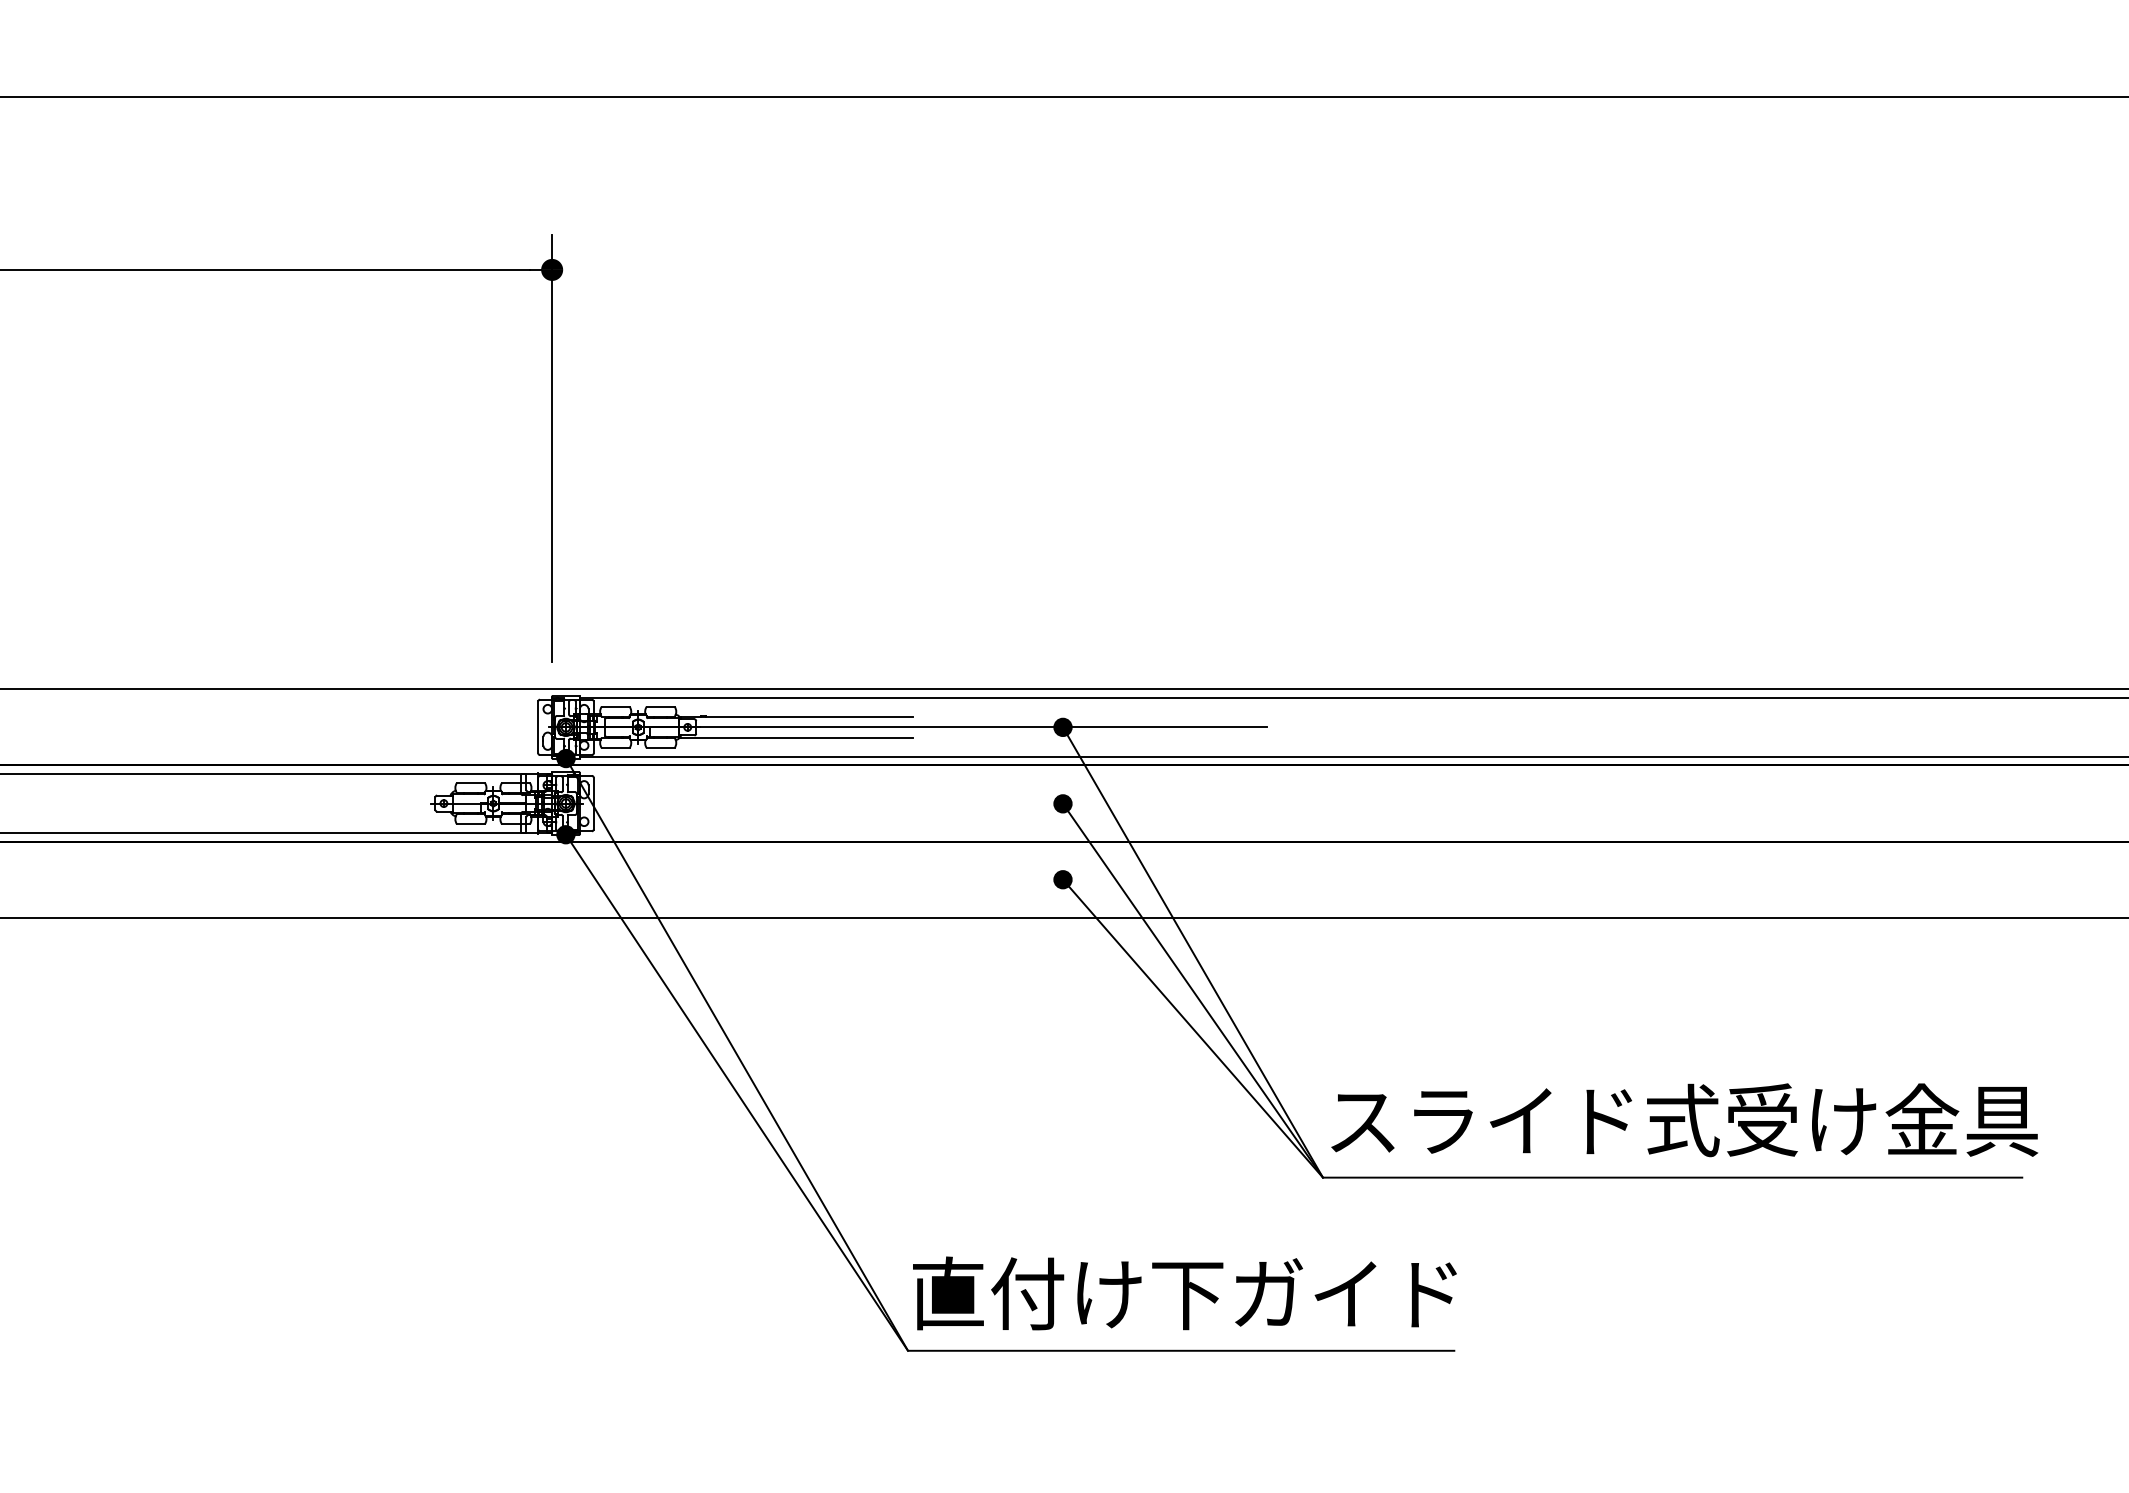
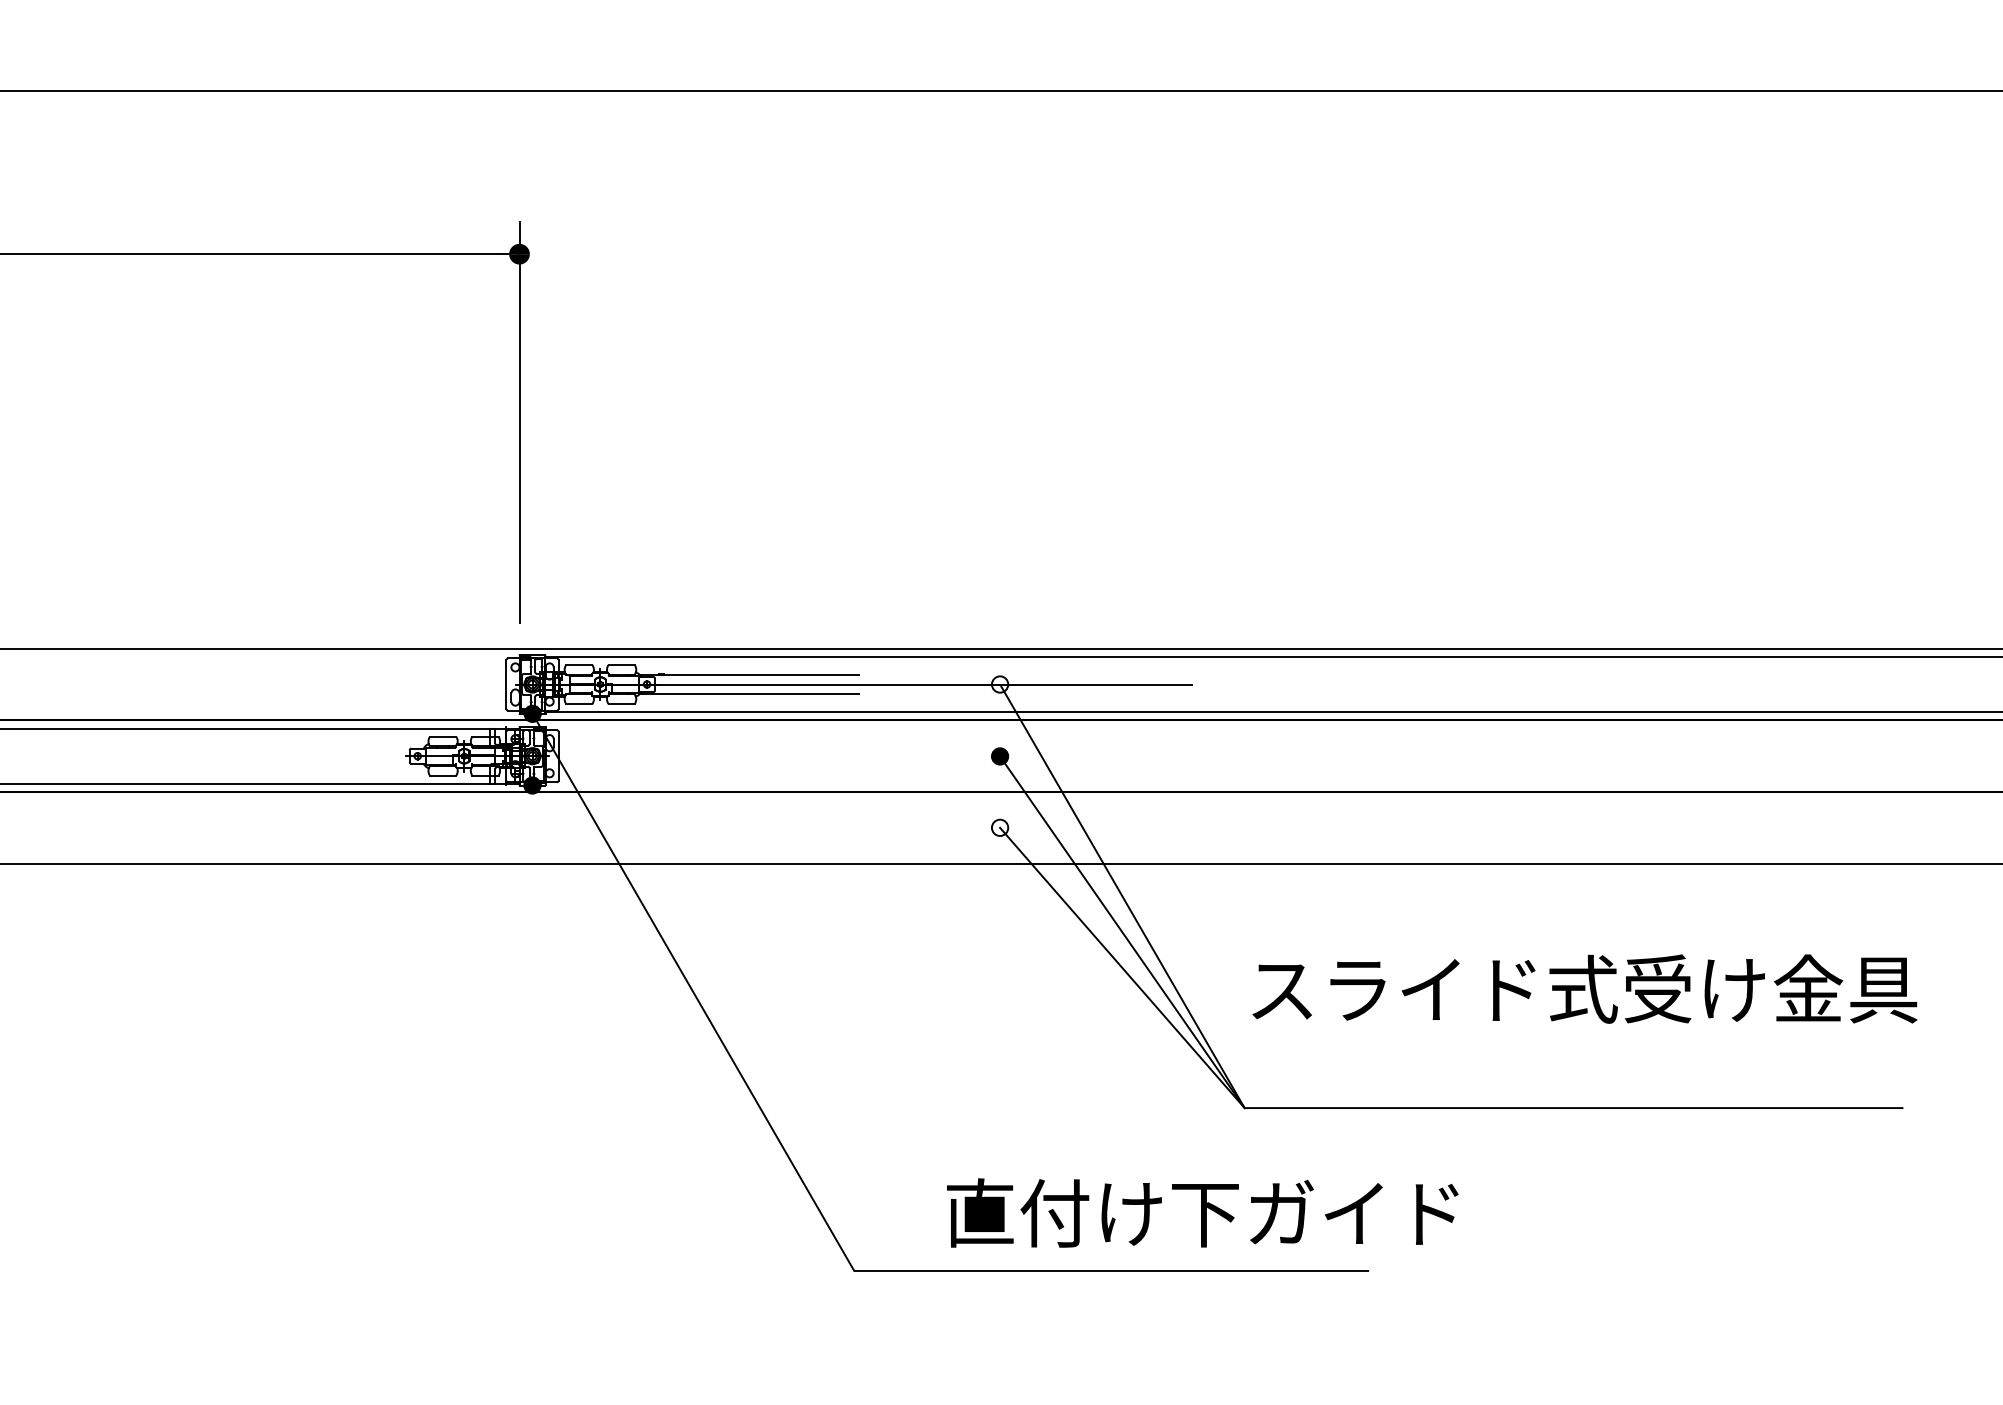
fill: (1062, 727) -> (999, 684), removed
fill: (1062, 879) -> (999, 827), removed
line: (737, 1091) -> (693, 1027), removed
text: (1684, 1119) -> (1584, 988), moved
text: (1184, 1292) -> (1202, 1212), moved

